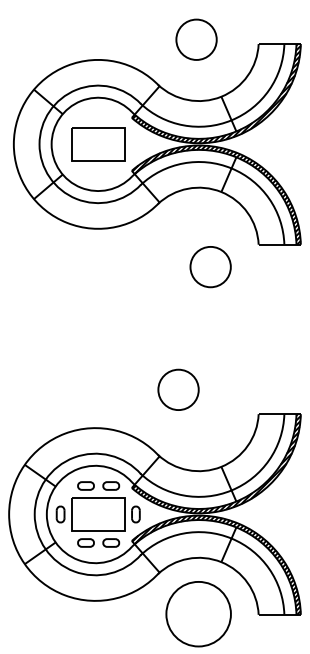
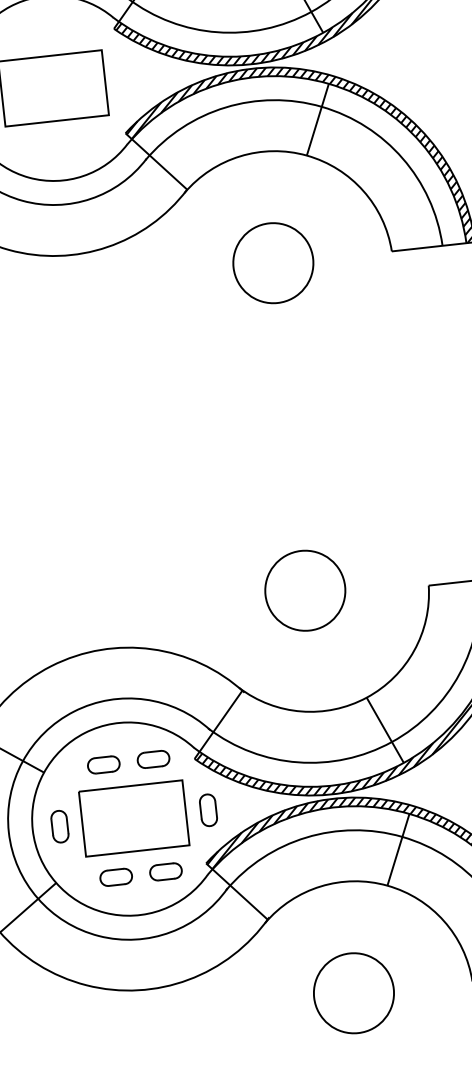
circle: (210, 267) -> (273, 264), moved
circle: (178, 389) -> (305, 589), moved
circle: (198, 614) -> (353, 993), size x0.62

